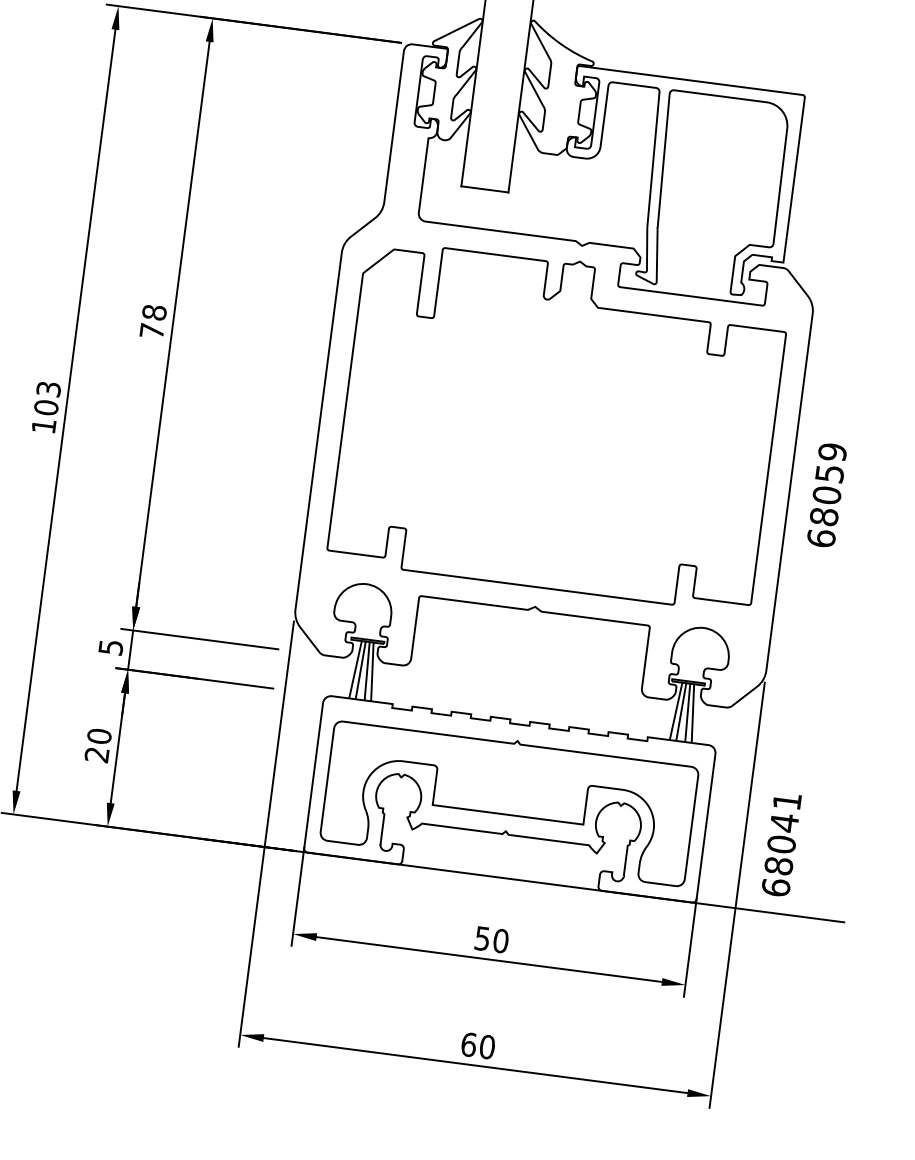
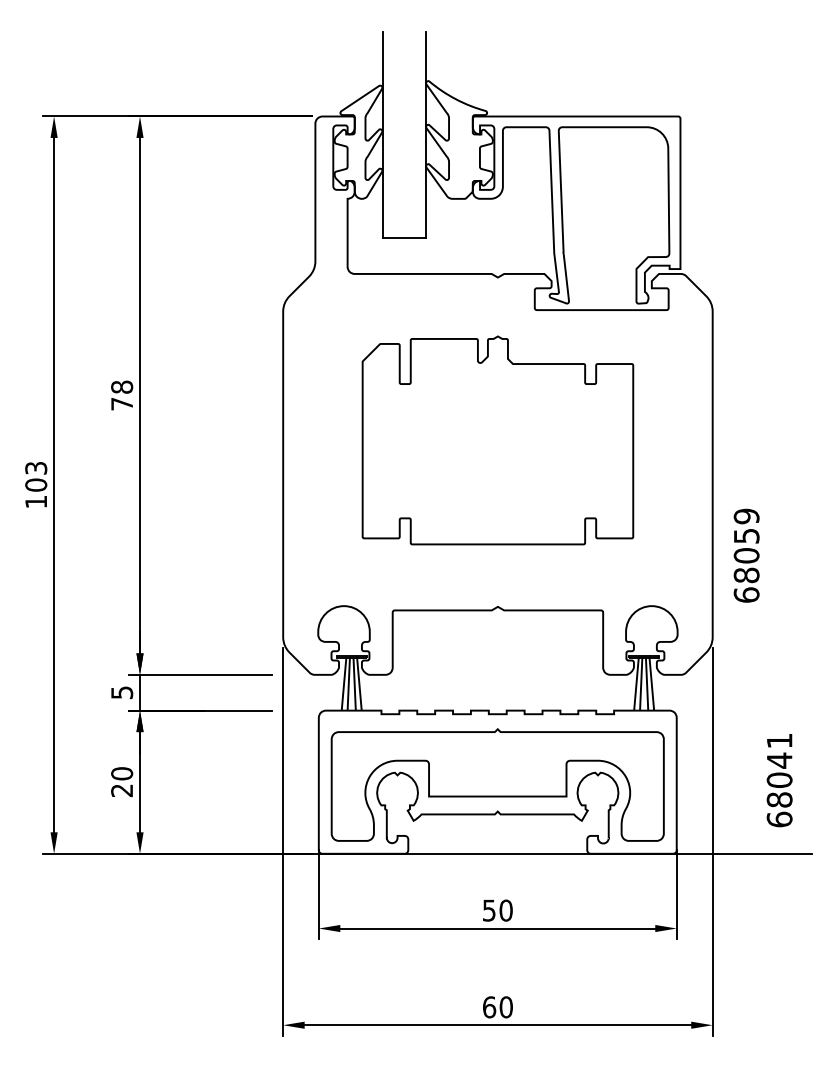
part: (558, 424) -> (497, 440), size x0.7
text: (826, 495) -> (746, 555), moved
text: (781, 844) -> (779, 780), moved

